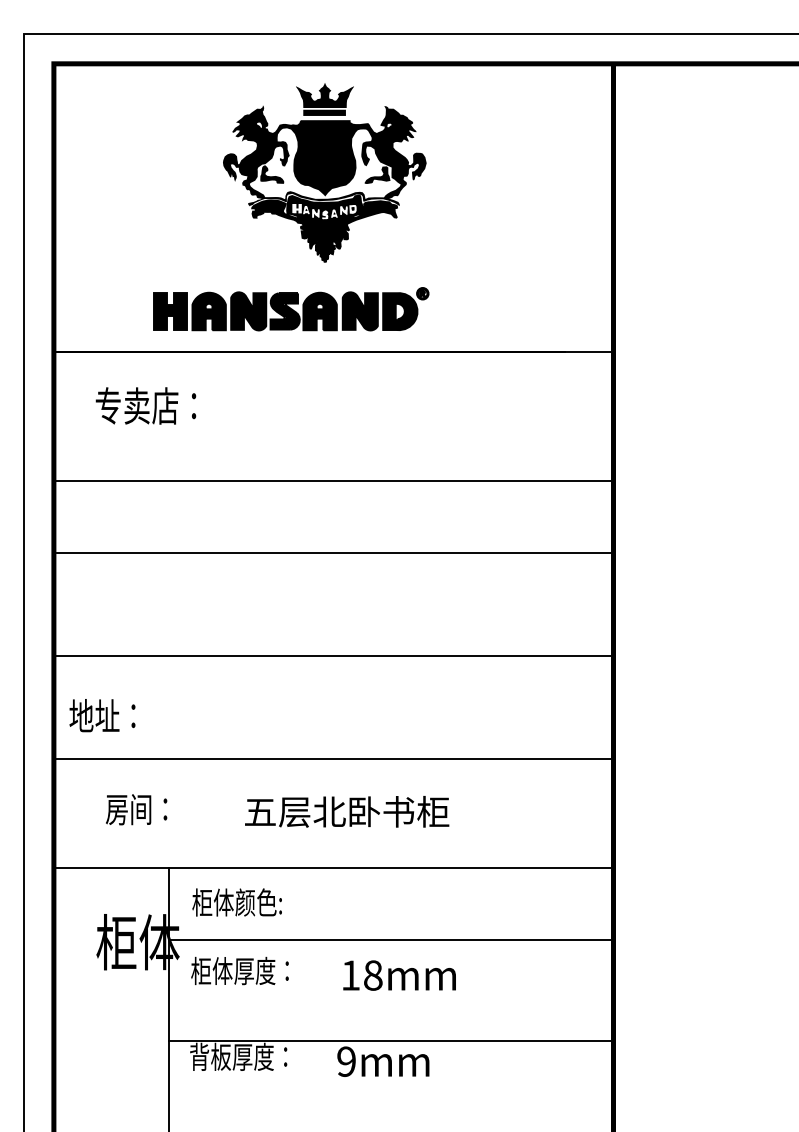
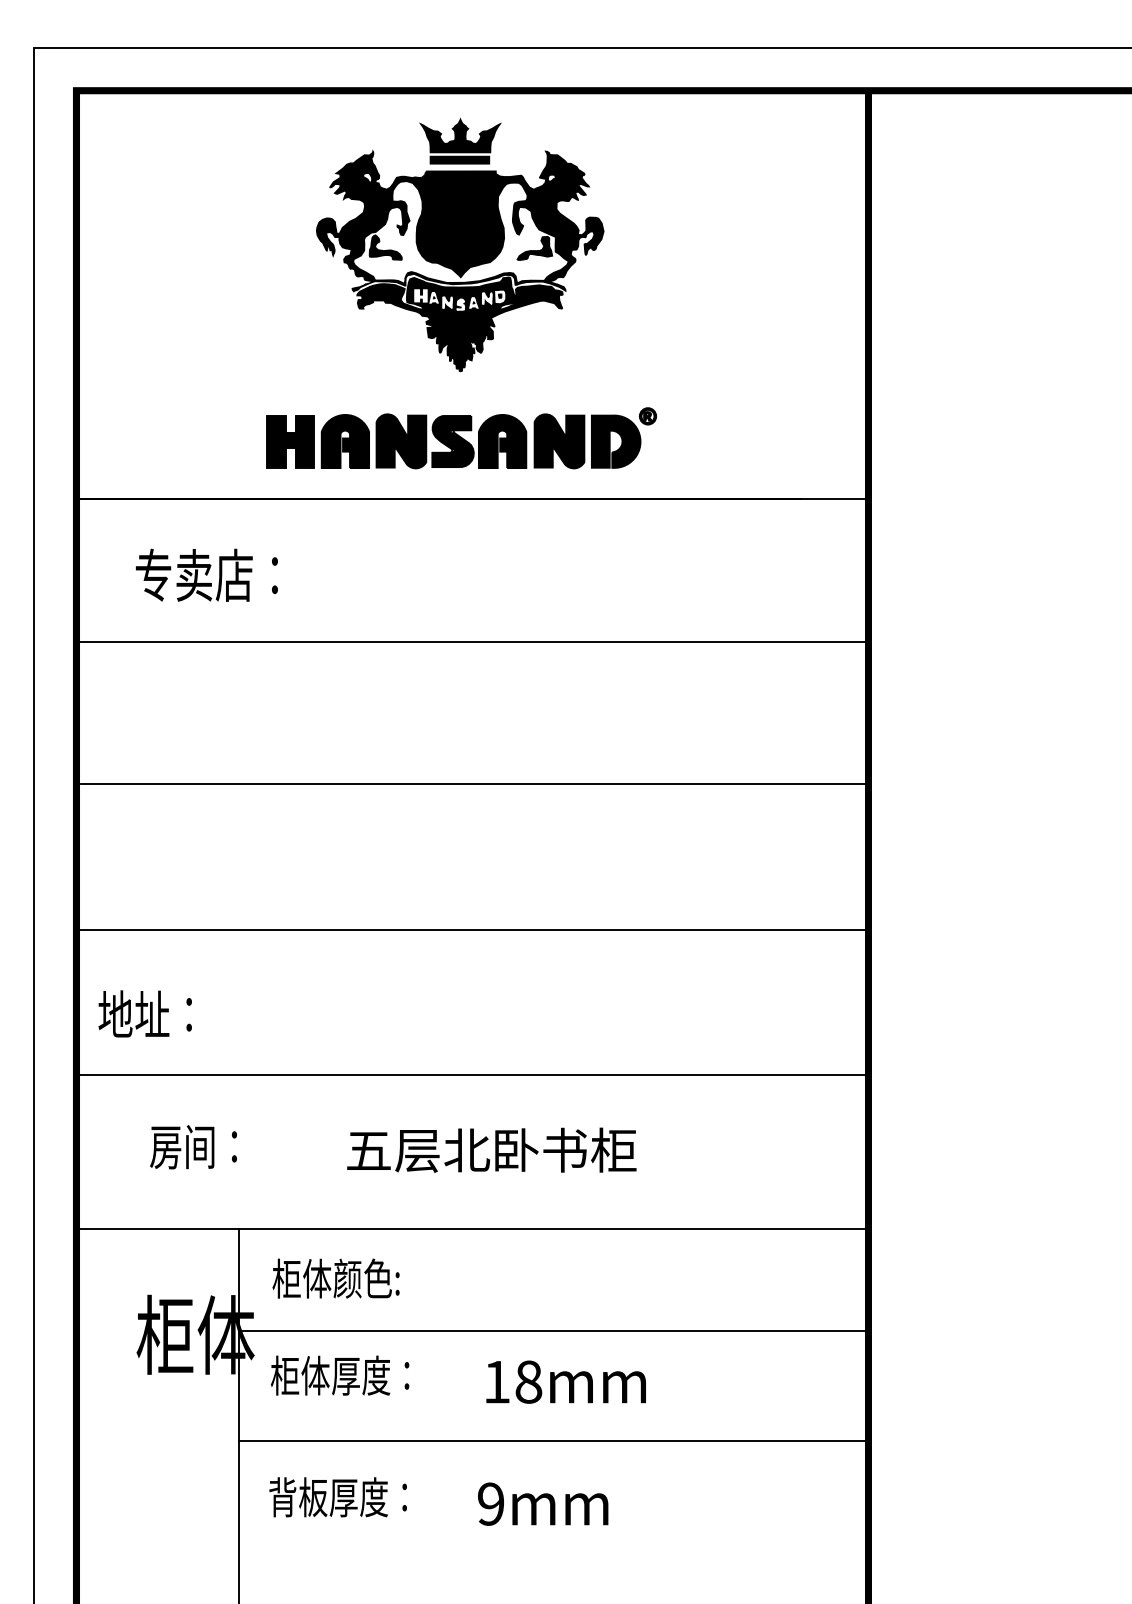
part: (291, 309) -> (461, 438), moved
line: (333, 480) -> (472, 641), moved
line: (390, 1041) -> (553, 1441), moved

